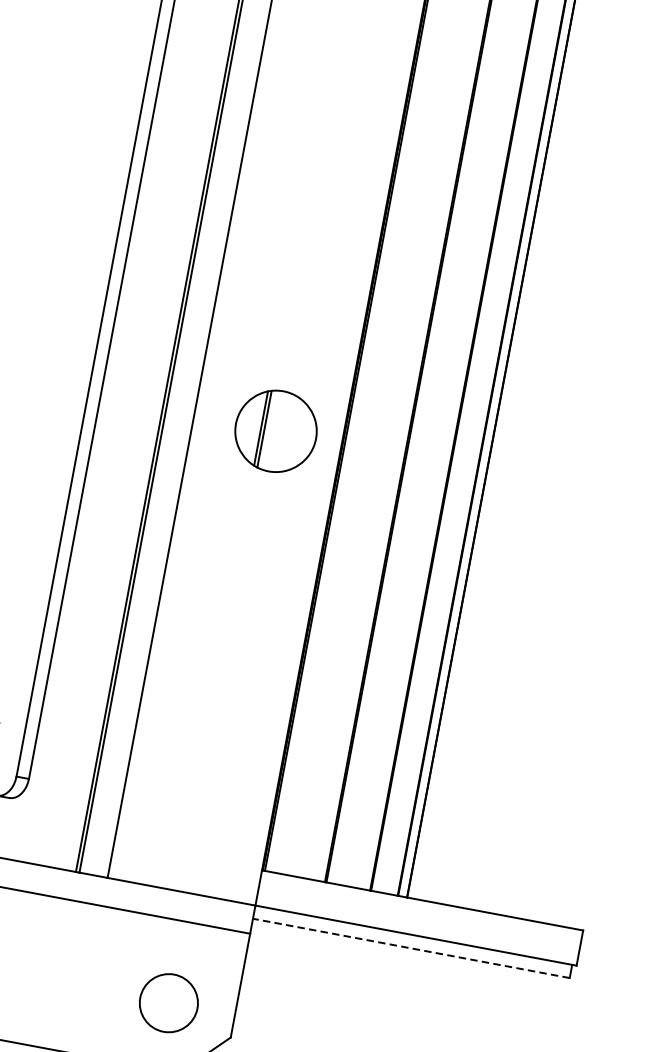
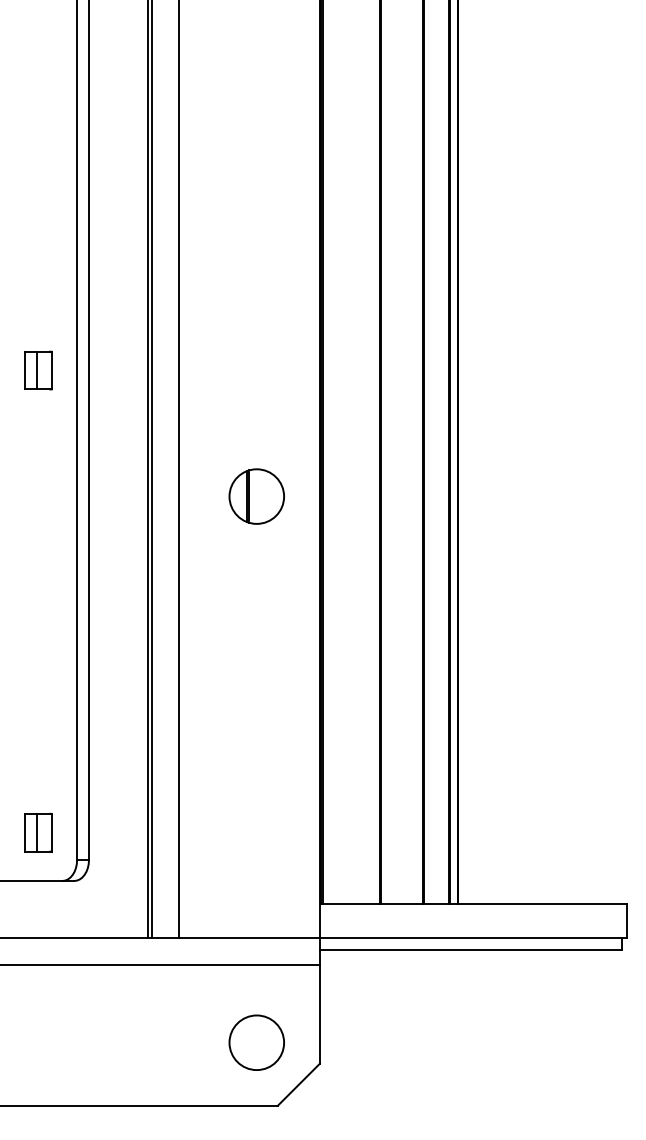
part: (72, 256) -> (38, 370), added
part: (275, 431) -> (256, 496), size x0.71
line: (410, 948) -> (470, 950), dashed -> solid

